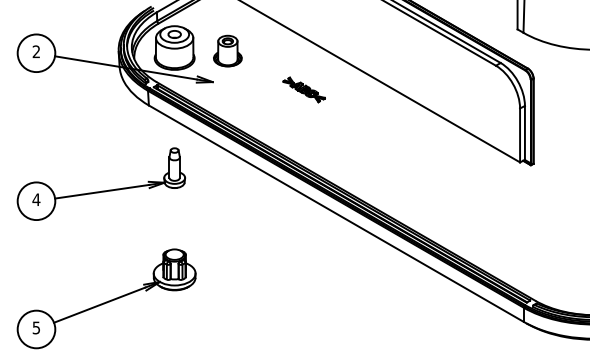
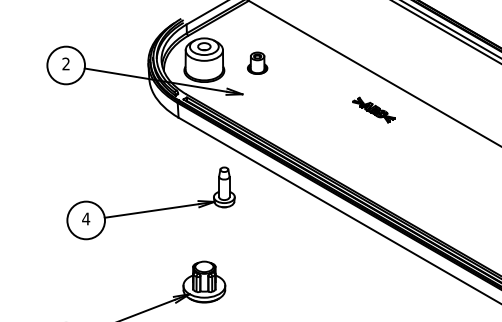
part: (227, 50) -> (257, 62), size x0.7
part: (303, 89) -> (373, 109), moved
part: (101, 190) -> (151, 209), moved

